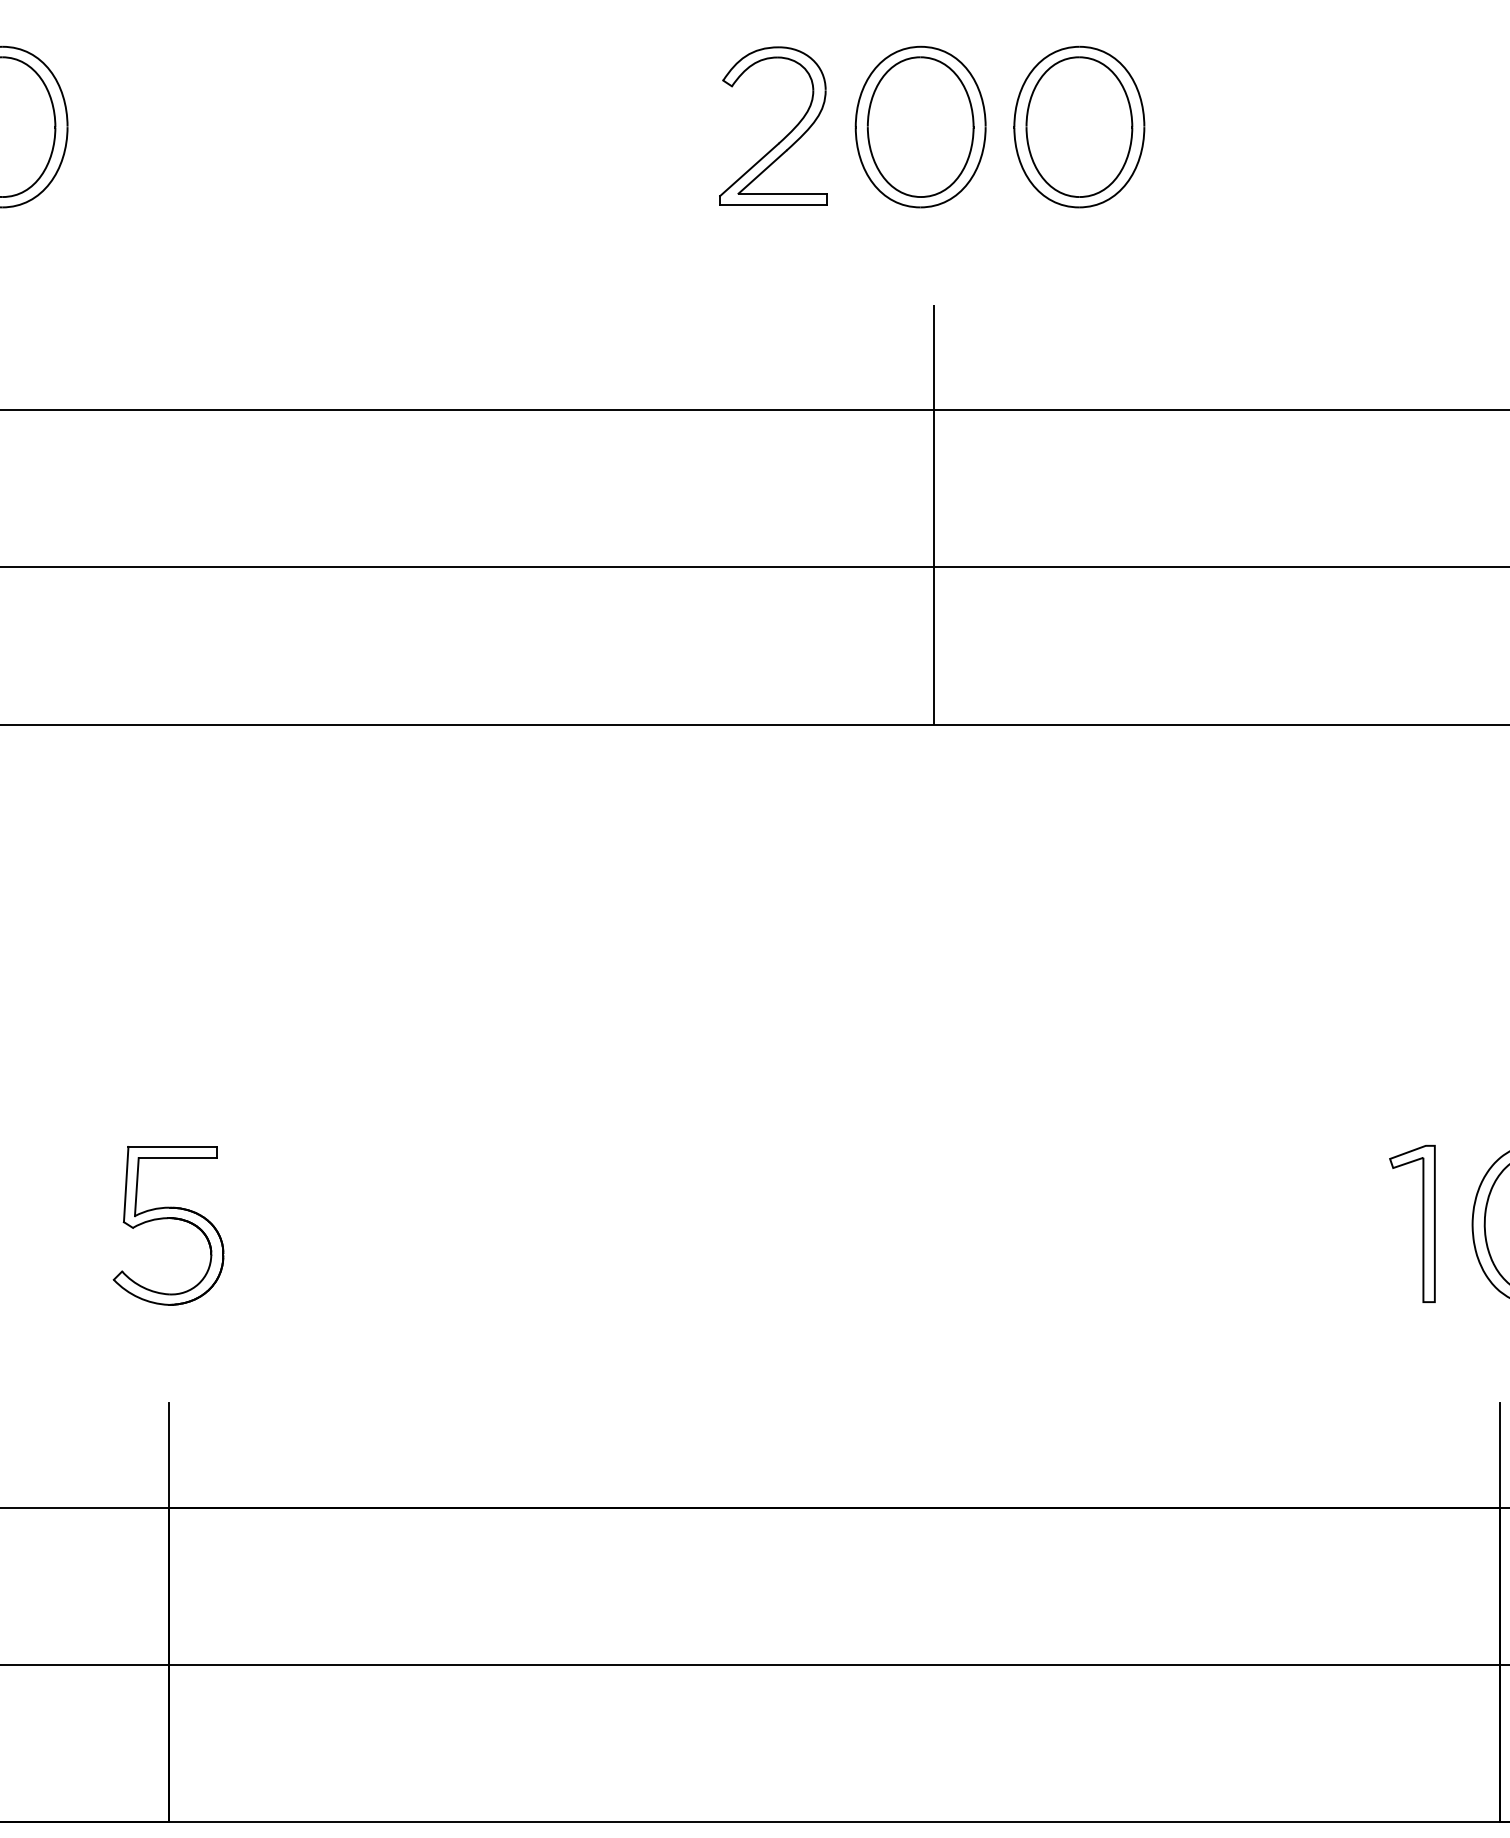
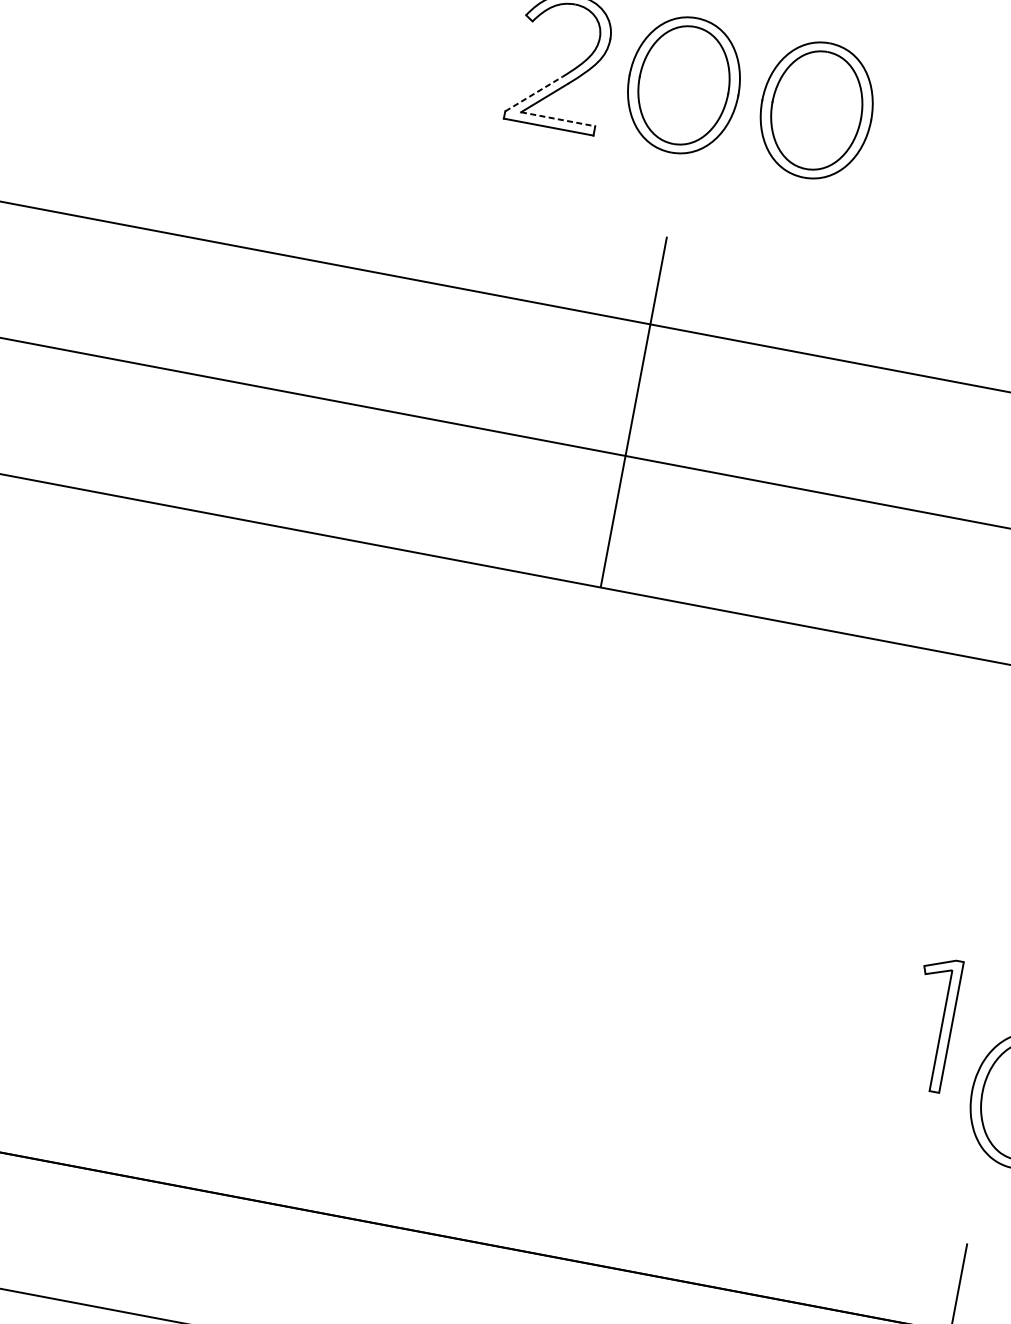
line: (749, 169) -> (534, 93), solid -> dashed
line: (783, 193) -> (558, 119), solid -> dashed
part: (1422, 1223) -> (941, 1025), moved

